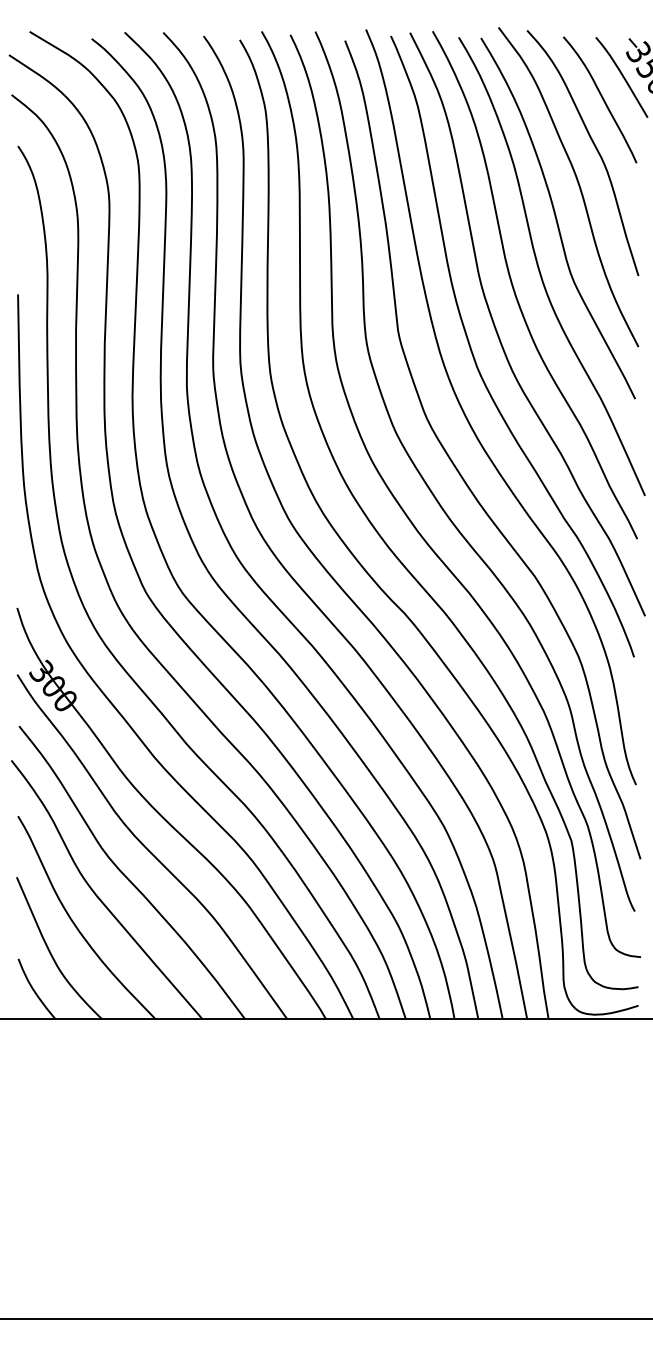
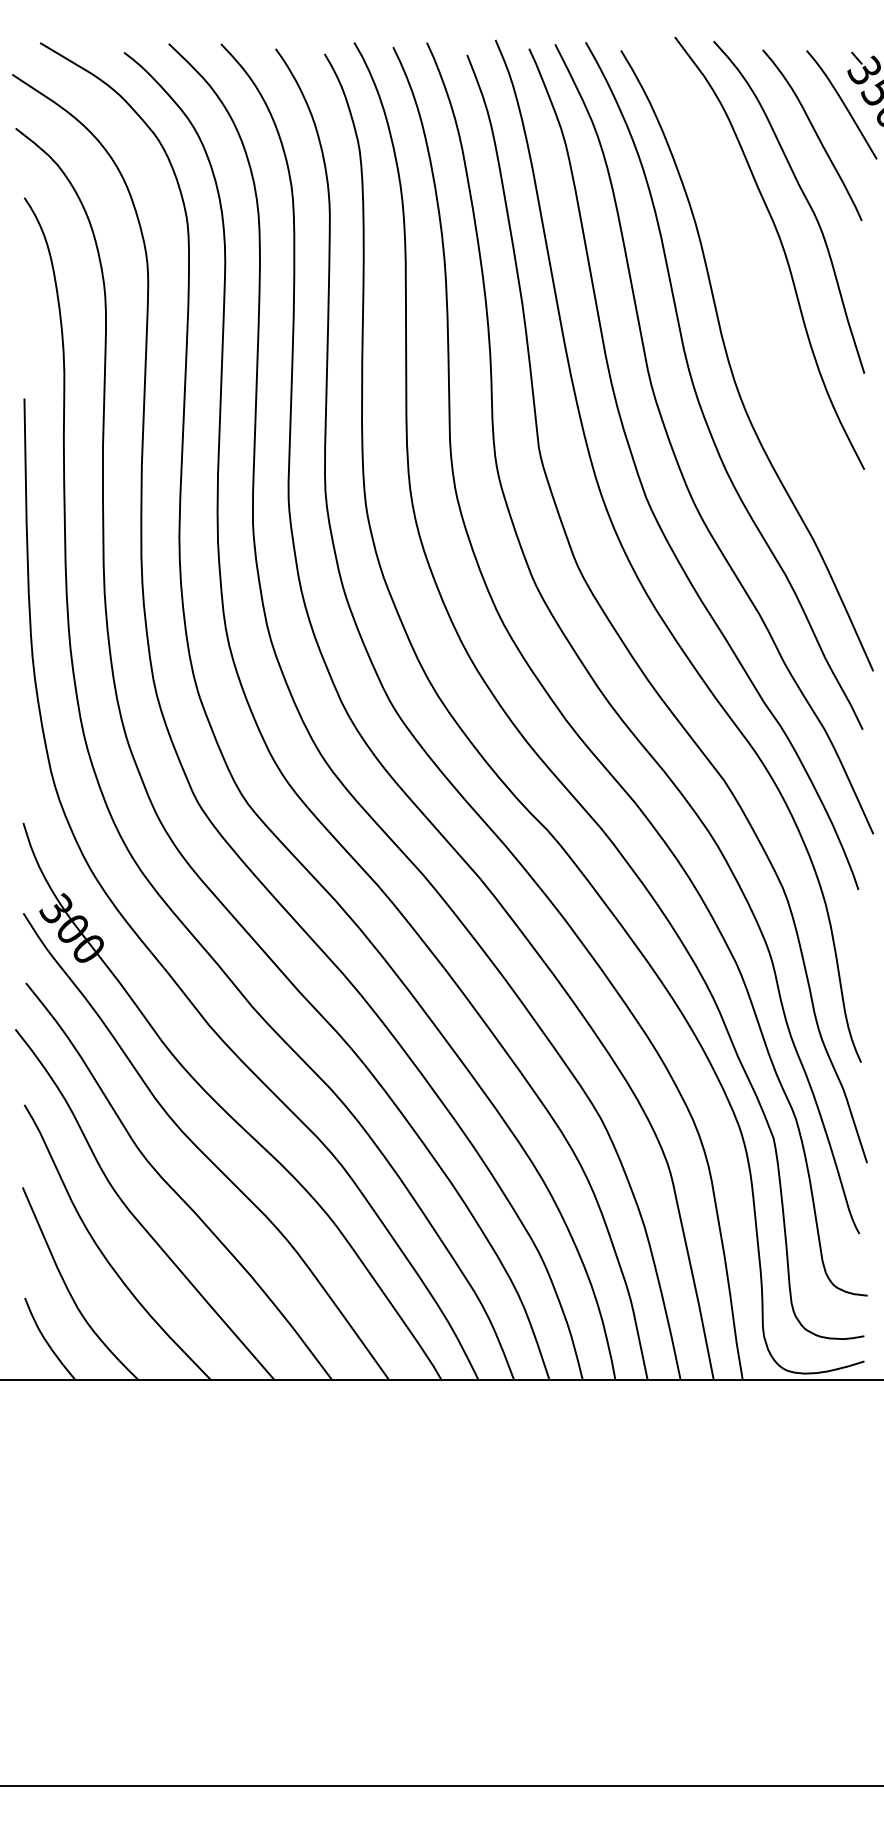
curve: (556, 218) -> (753, 295), removed

